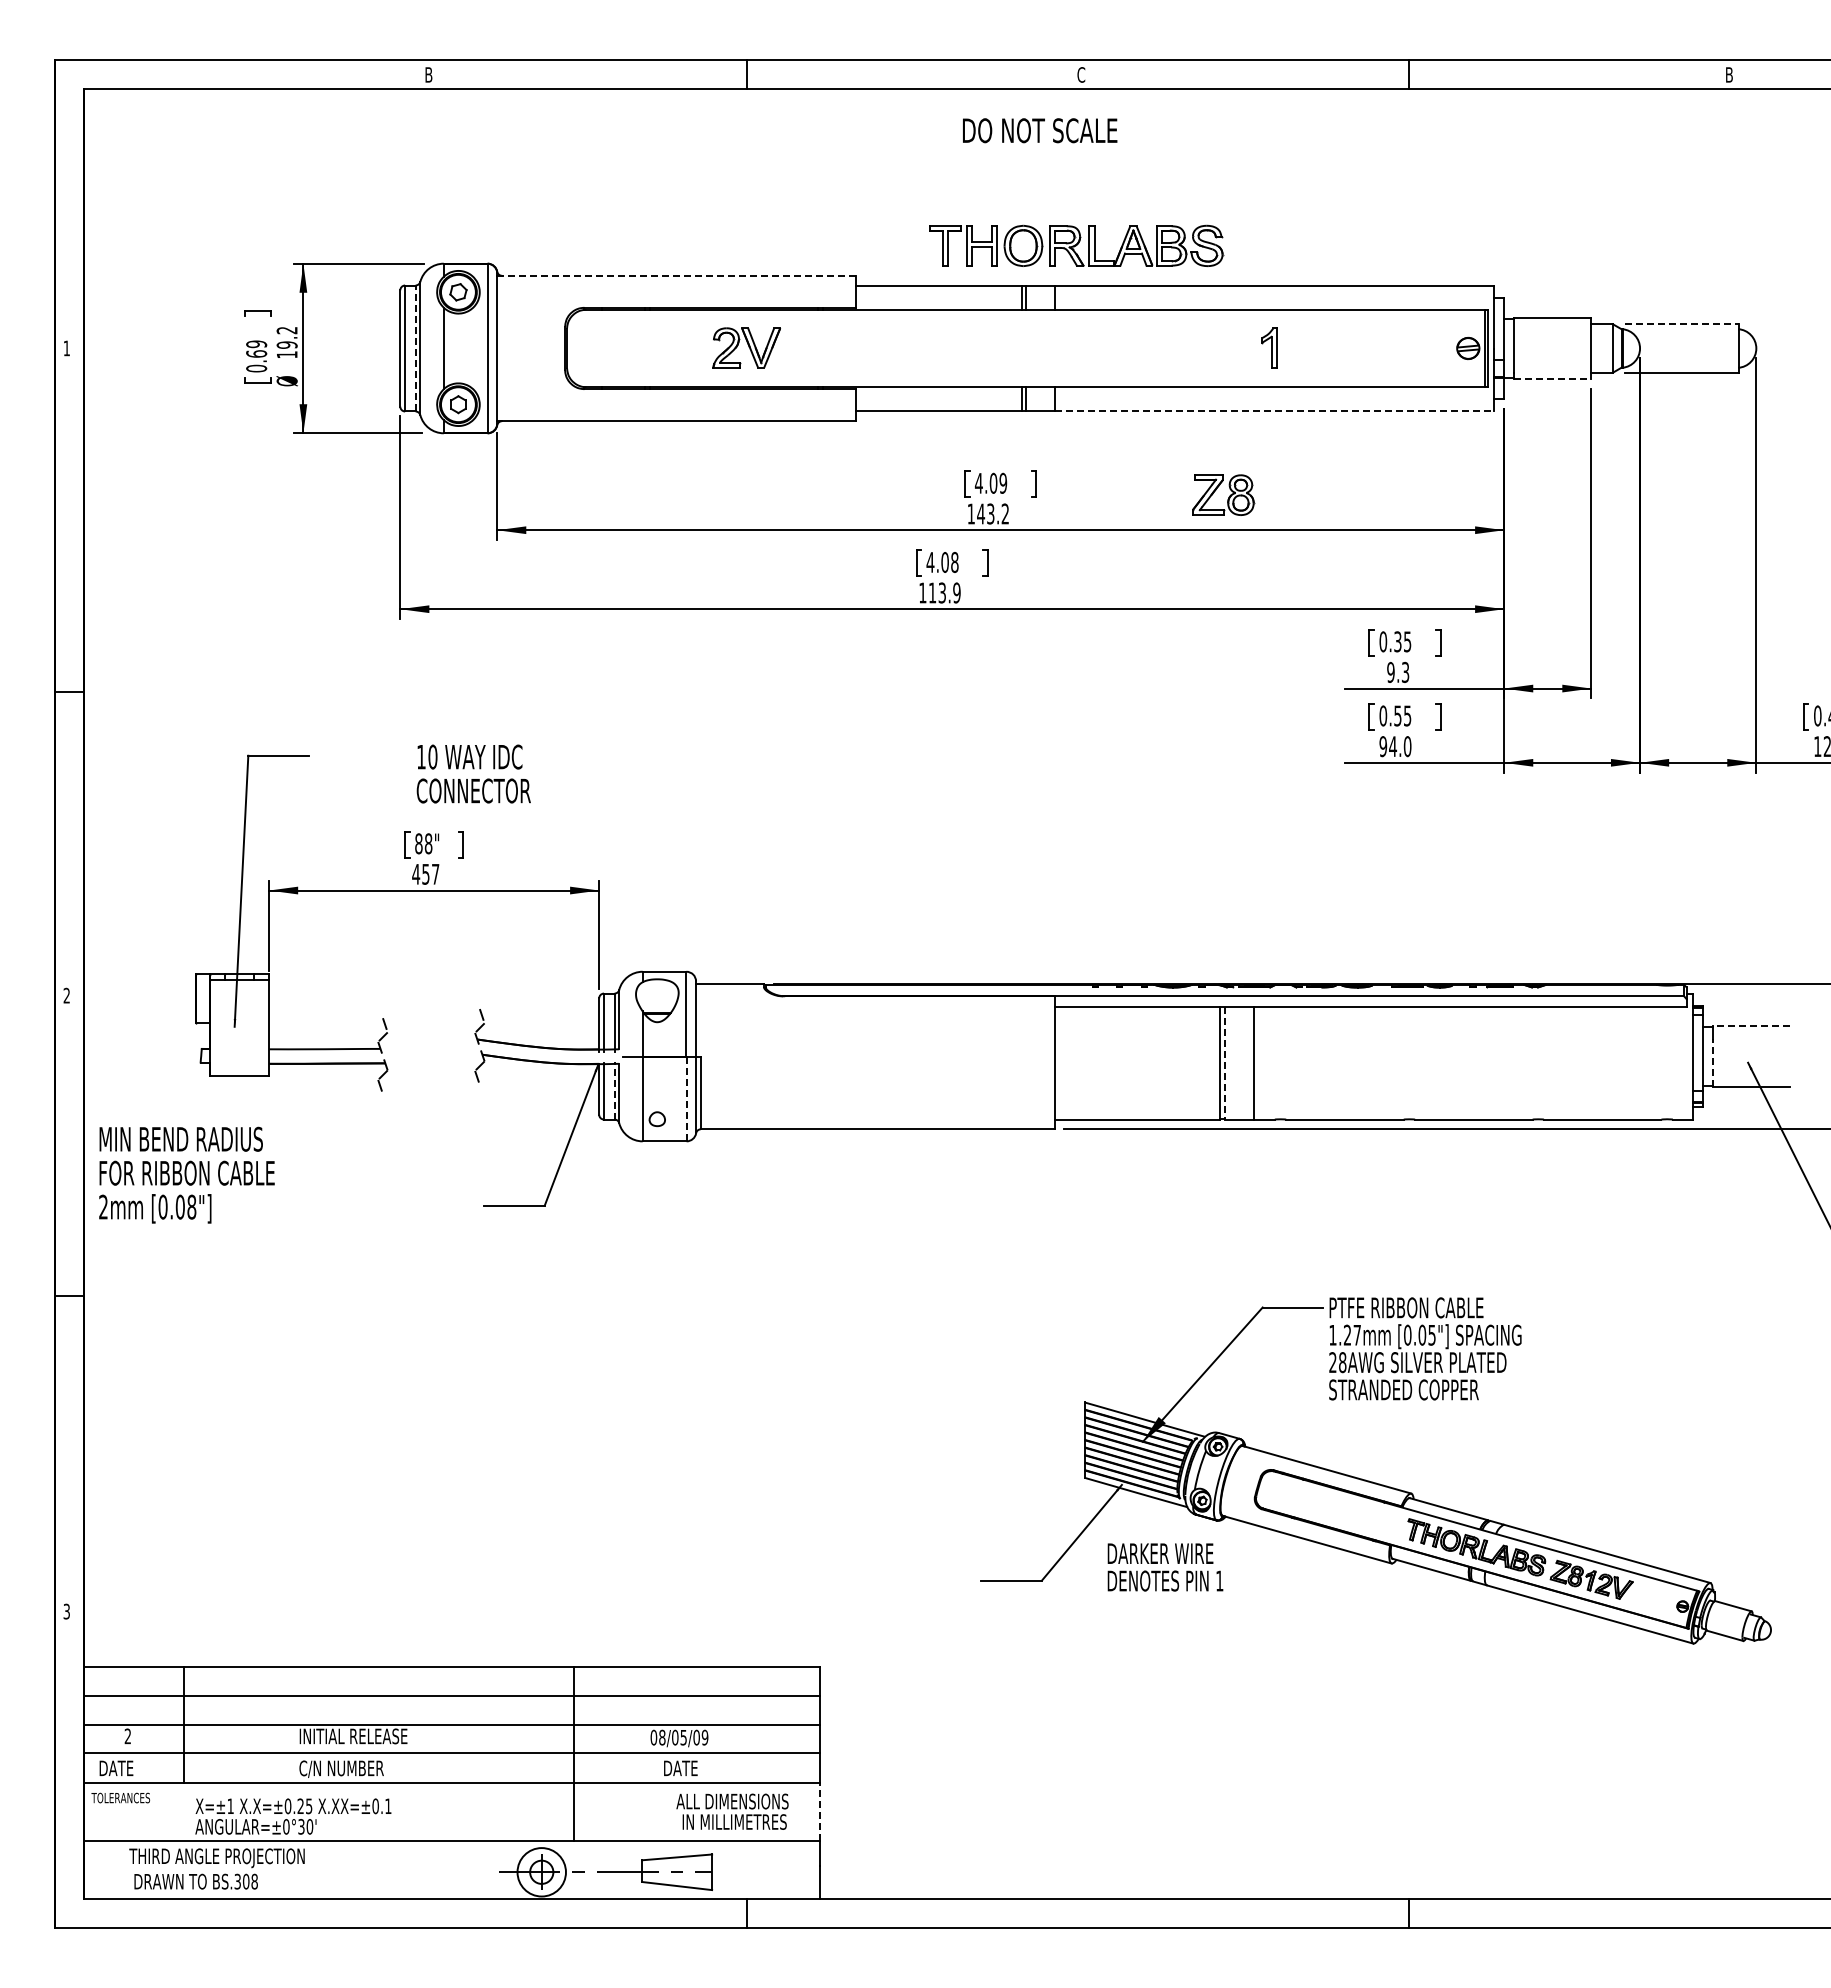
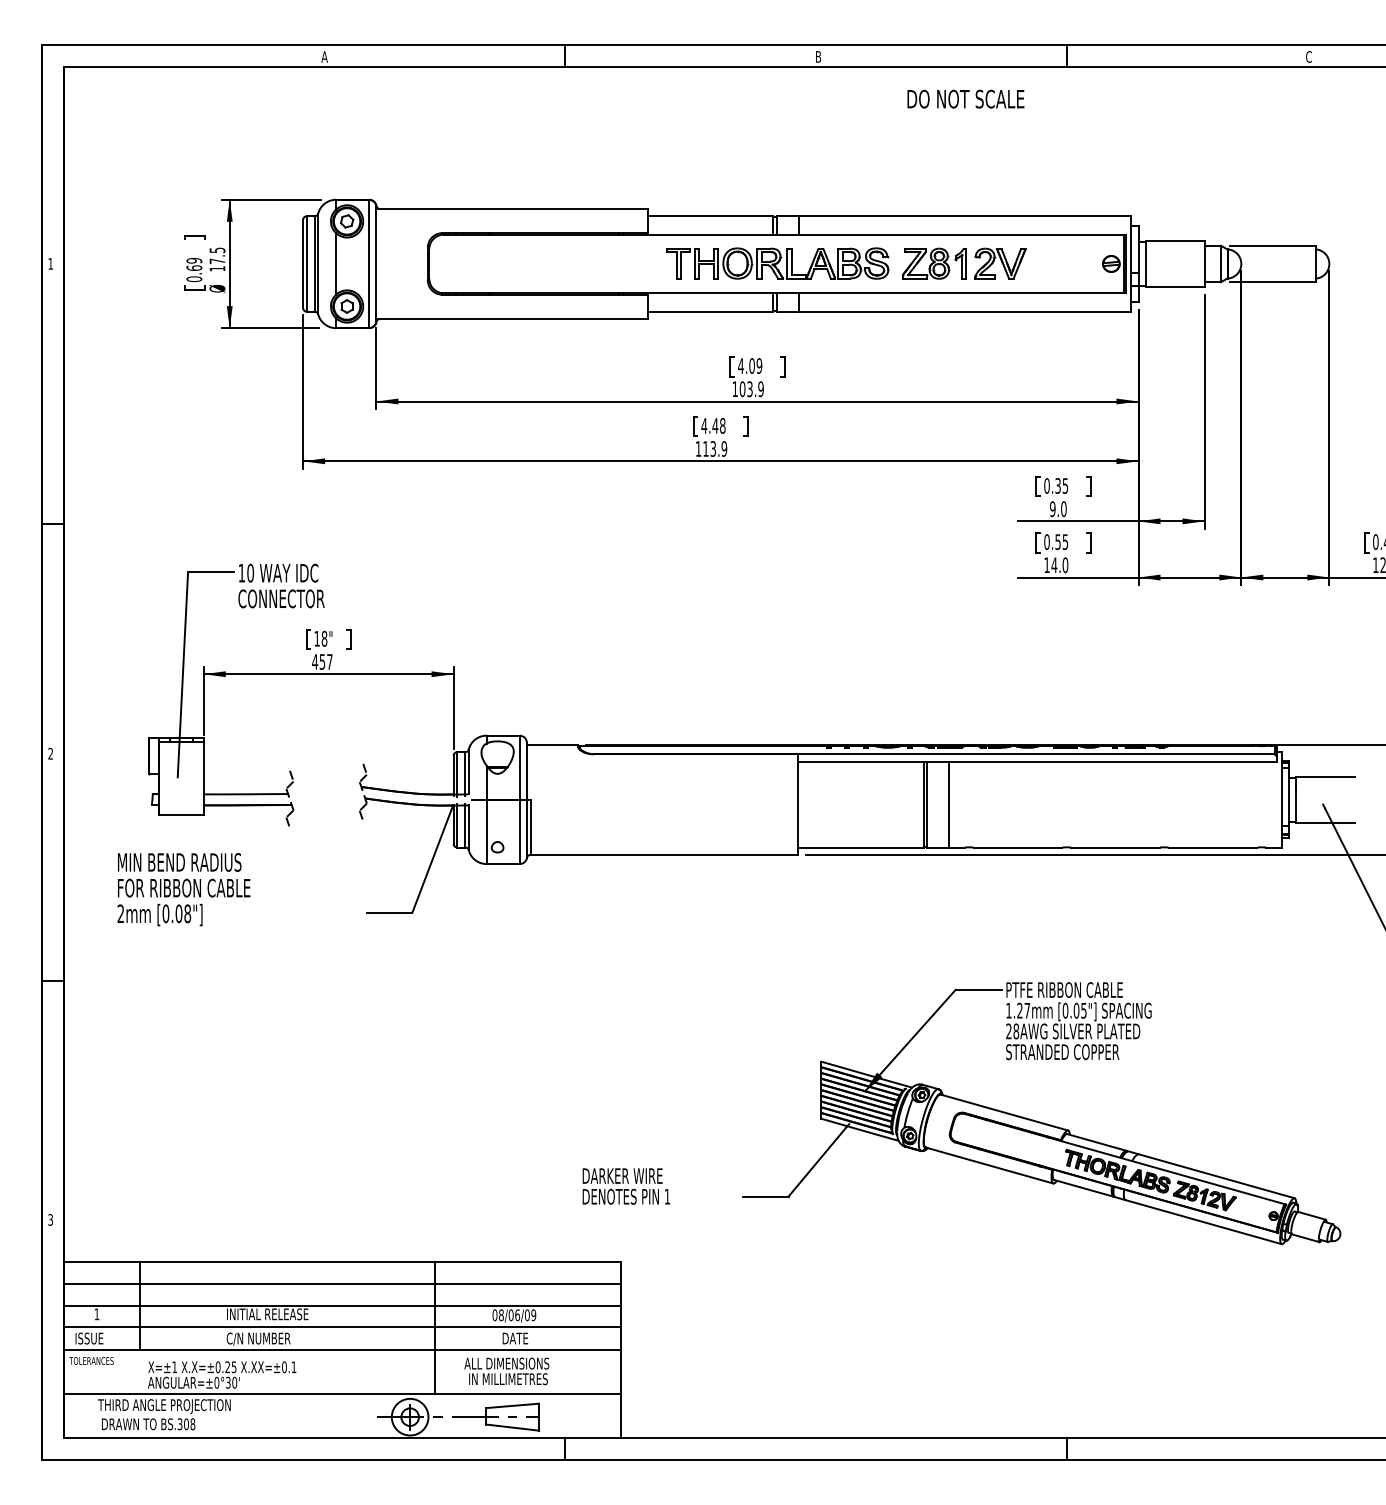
text: (428, 74) -> (324, 56), B -> A
text: (1081, 74) -> (818, 56), C -> B
text: (1729, 74) -> (1309, 56), B -> C
text: (1040, 130) -> (966, 99), moved
part: (1076, 245) -> (777, 263), moved
line: (678, 275) -> (513, 208), dashed -> solid
line: (1681, 324) -> (1272, 245), dashed -> solid
text: (286, 337) -> (216, 255), 19.2 -> 17.5
part: (746, 347) -> (1000, 263), moved
line: (415, 348) -> (314, 263), dashed -> solid
line: (1552, 379) -> (1175, 287), dashed -> solid
line: (1274, 411) -> (964, 311), dashed -> solid
part: (1223, 494) -> (926, 263), moved
text: (993, 513) -> (752, 388), 143.2 -> 103.9
text: (945, 562) -> (715, 425), 4.08 -> 4.48
text: (1405, 672) -> (1063, 509), 9.3 -> 9.0
text: (1383, 746) -> (1047, 565), 94.0 -> 14.0
text: (473, 773) -> (281, 585), moved
text: (418, 843) -> (316, 638), 88" -> 18"
line: (1751, 1025) -> (1325, 776), dashed -> solid
line: (1712, 1062) -> (1296, 804), dashed -> solid
line: (1225, 1063) -> (927, 805), dashed -> solid
line: (614, 1091) -> (465, 826), dashed -> solid
line: (686, 1098) -> (519, 831), dashed -> solid
text: (186, 1174) -> (183, 889), moved
text: (1165, 1567) -> (626, 1186), moved
text: (127, 1735) -> (96, 1313), 2 -> 1
text: (683, 1737) -> (517, 1315), 08/05/09 -> 08/06/09
text: (118, 1768) -> (89, 1338), DATE -> ISSUE
text: (732, 1811) -> (506, 1371), moved
line: (820, 1811) -> (621, 1371), dashed -> solid

